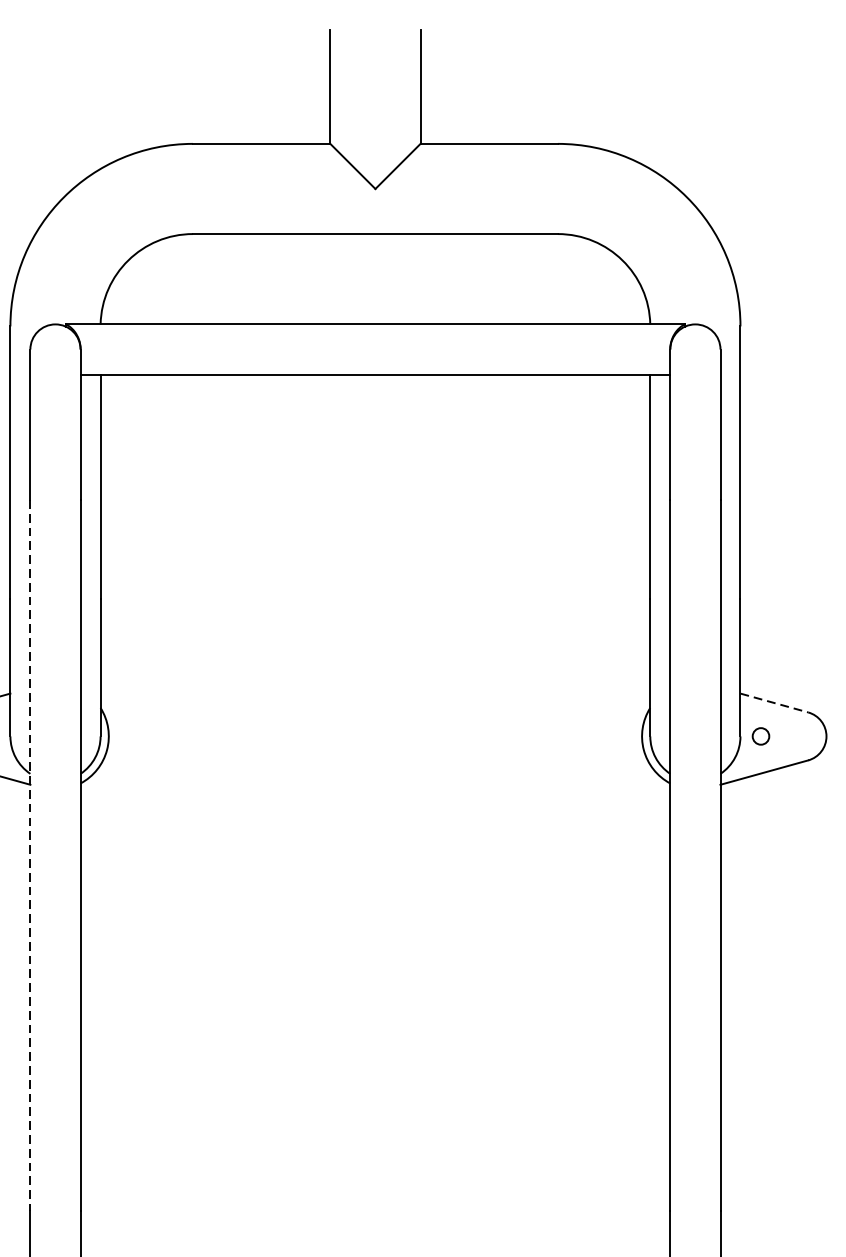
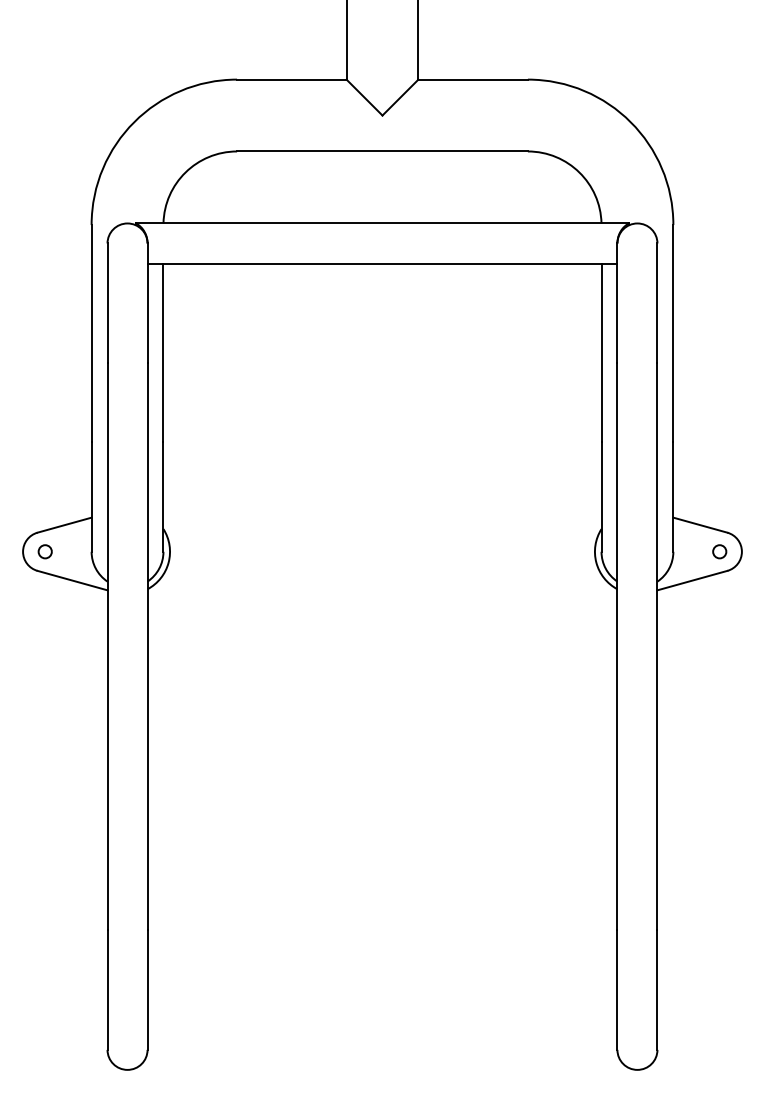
line: (774, 703) -> (700, 525), dashed -> solid
circle: (760, 736) -> (719, 551), moved
line: (30, 856) -> (107, 647), dashed -> solid

